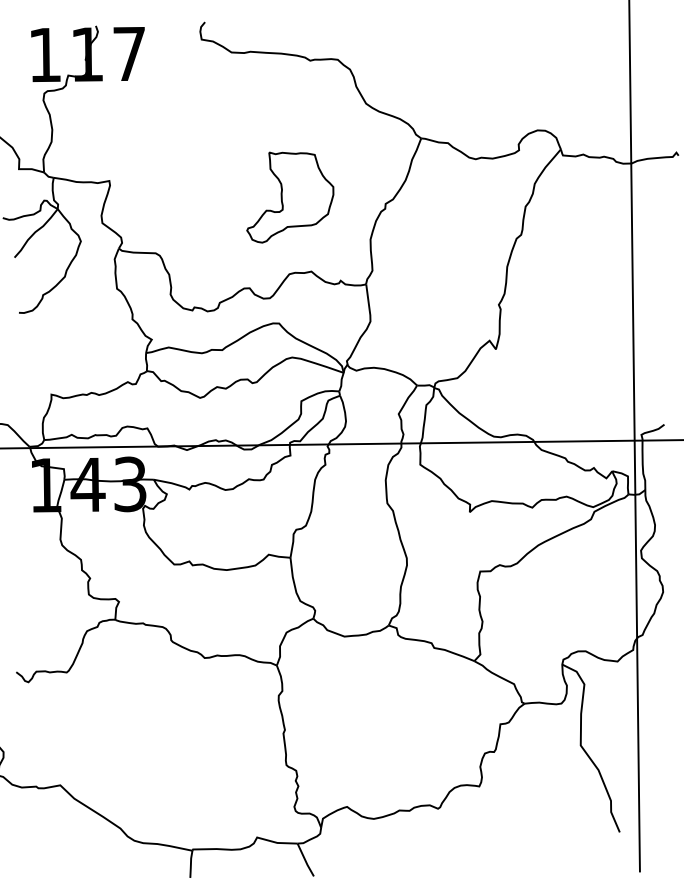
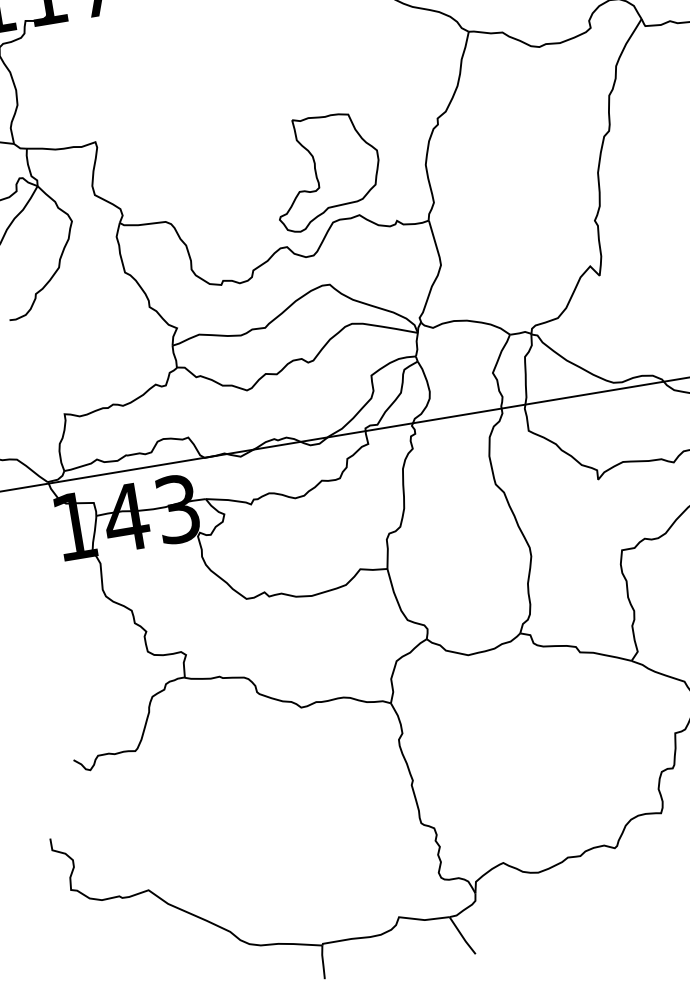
part: (290, 197) -> (326, 171), moved

